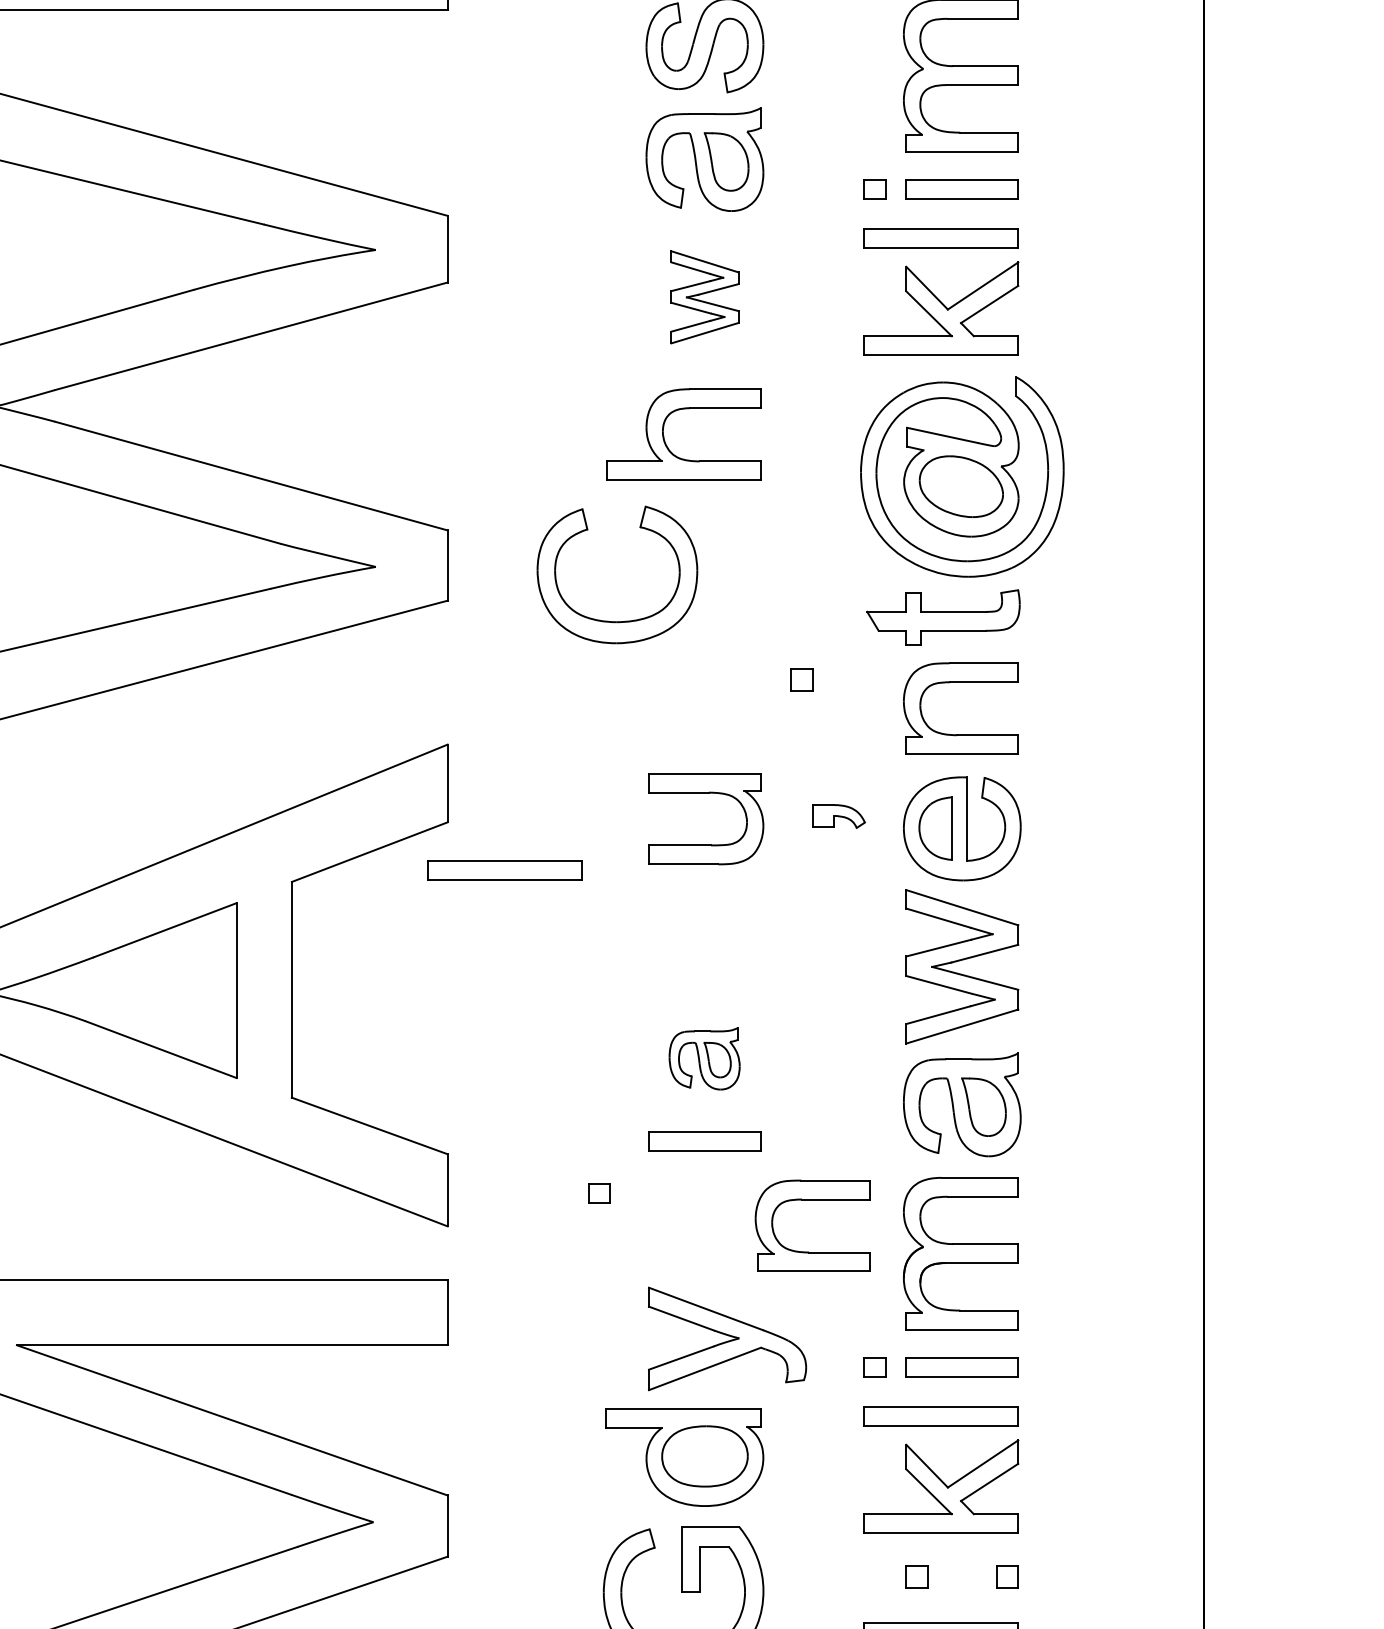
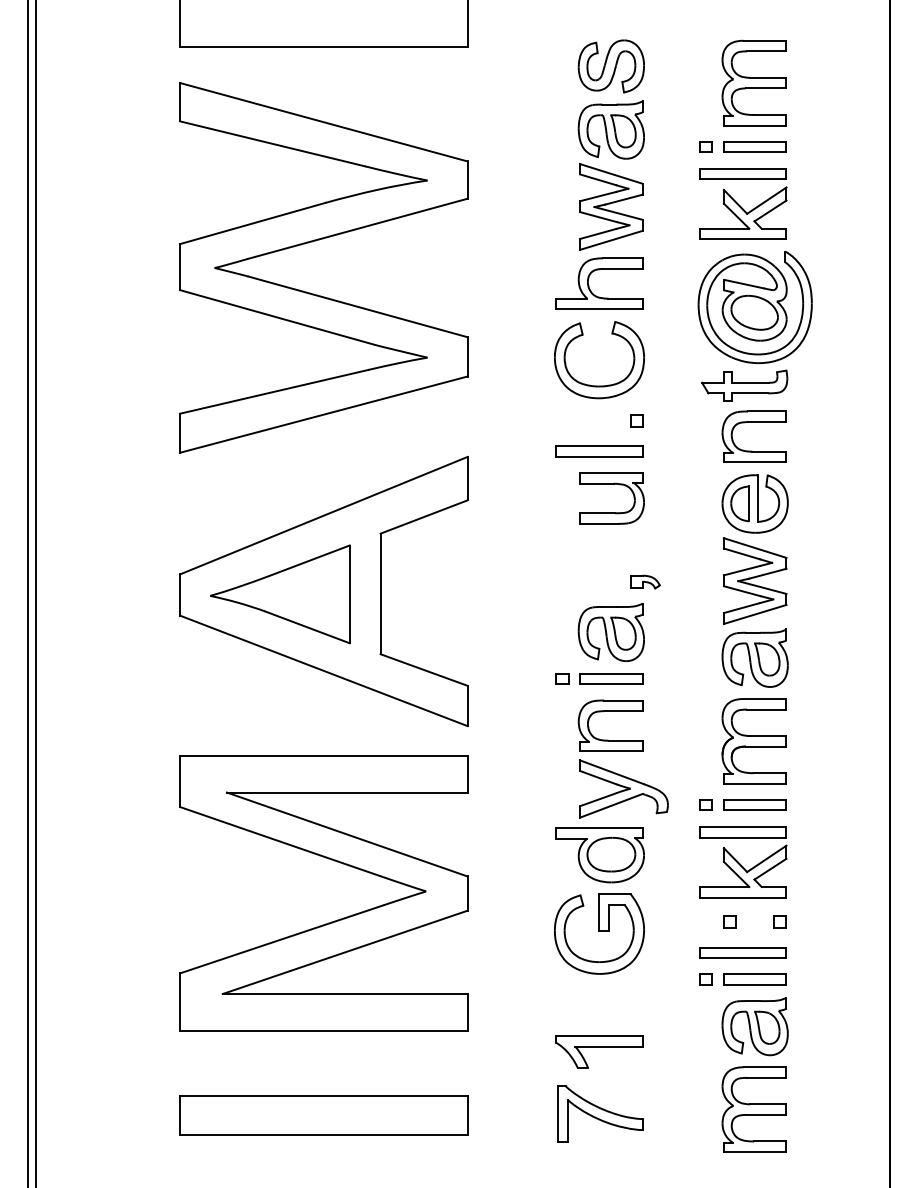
part: (705, 296) -> (611, 206), size x1.67
part: (617, 620) -> (599, 385), moved
part: (801, 679) -> (636, 420), moved
part: (839, 815) -> (645, 581), moved
part: (504, 870) -> (599, 451), moved
part: (703, 1058) -> (610, 632), size x1.67
part: (599, 1193) -> (562, 678), moved
part: (812, 1200) -> (610, 711), moved

